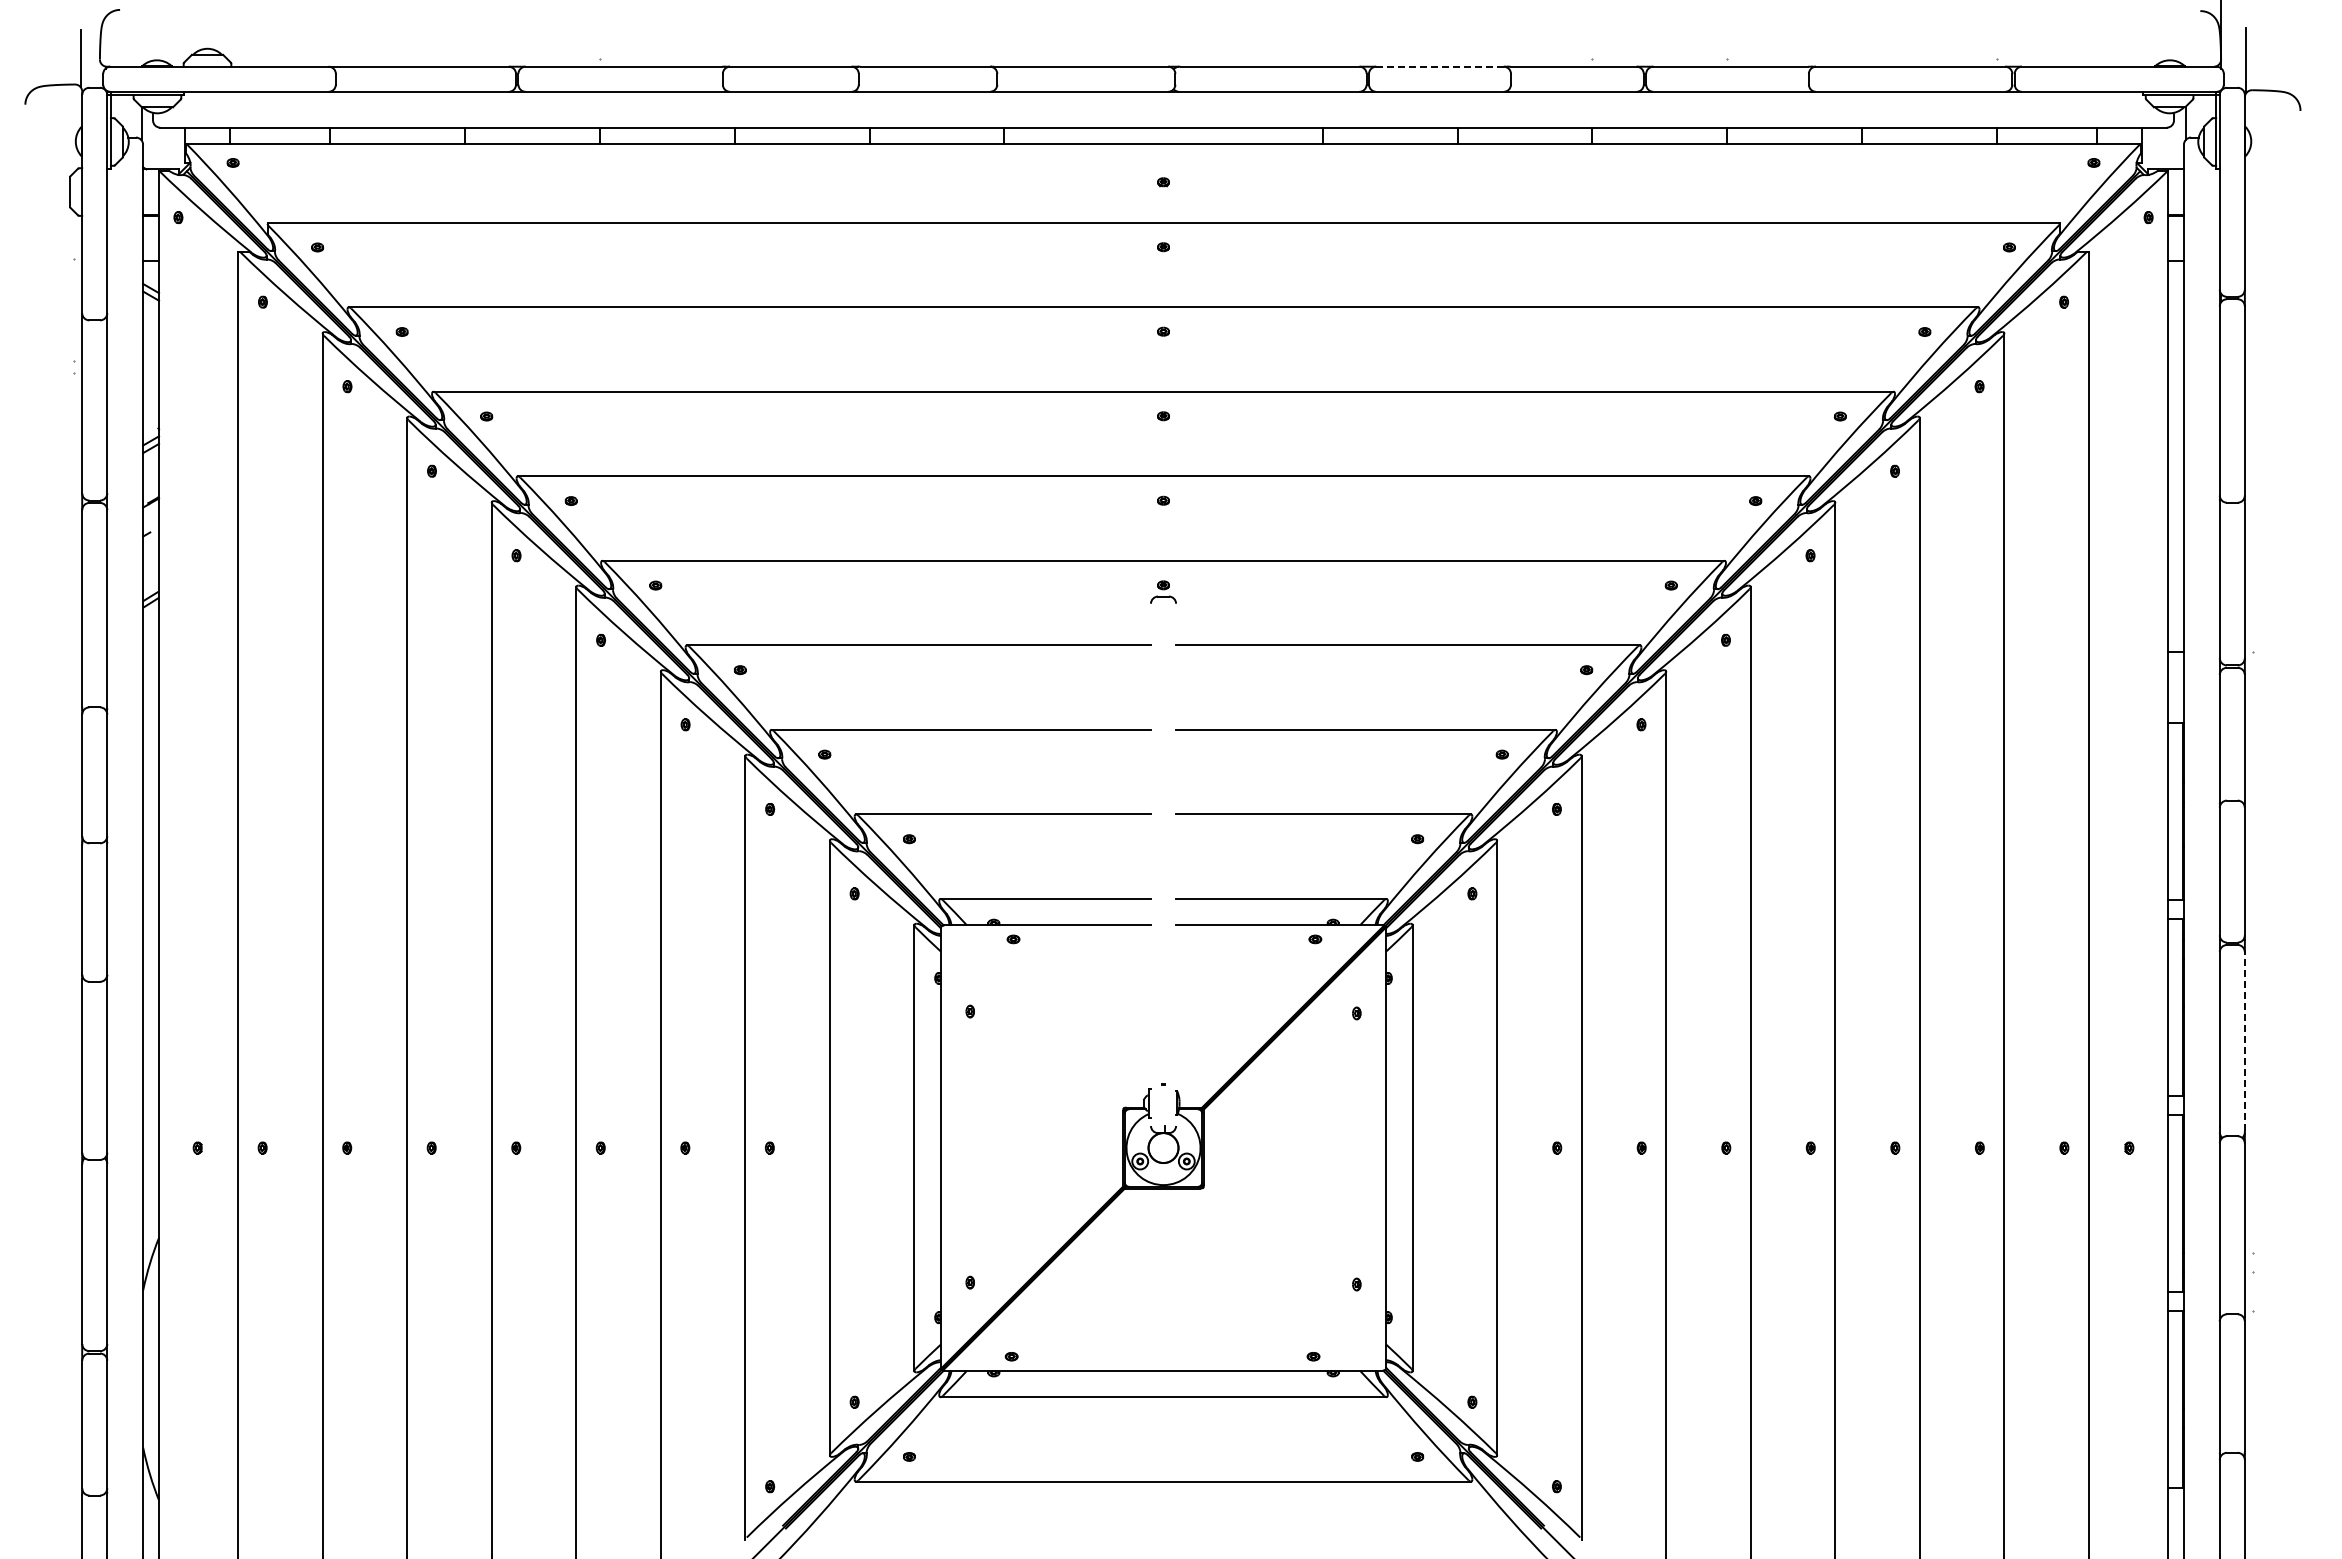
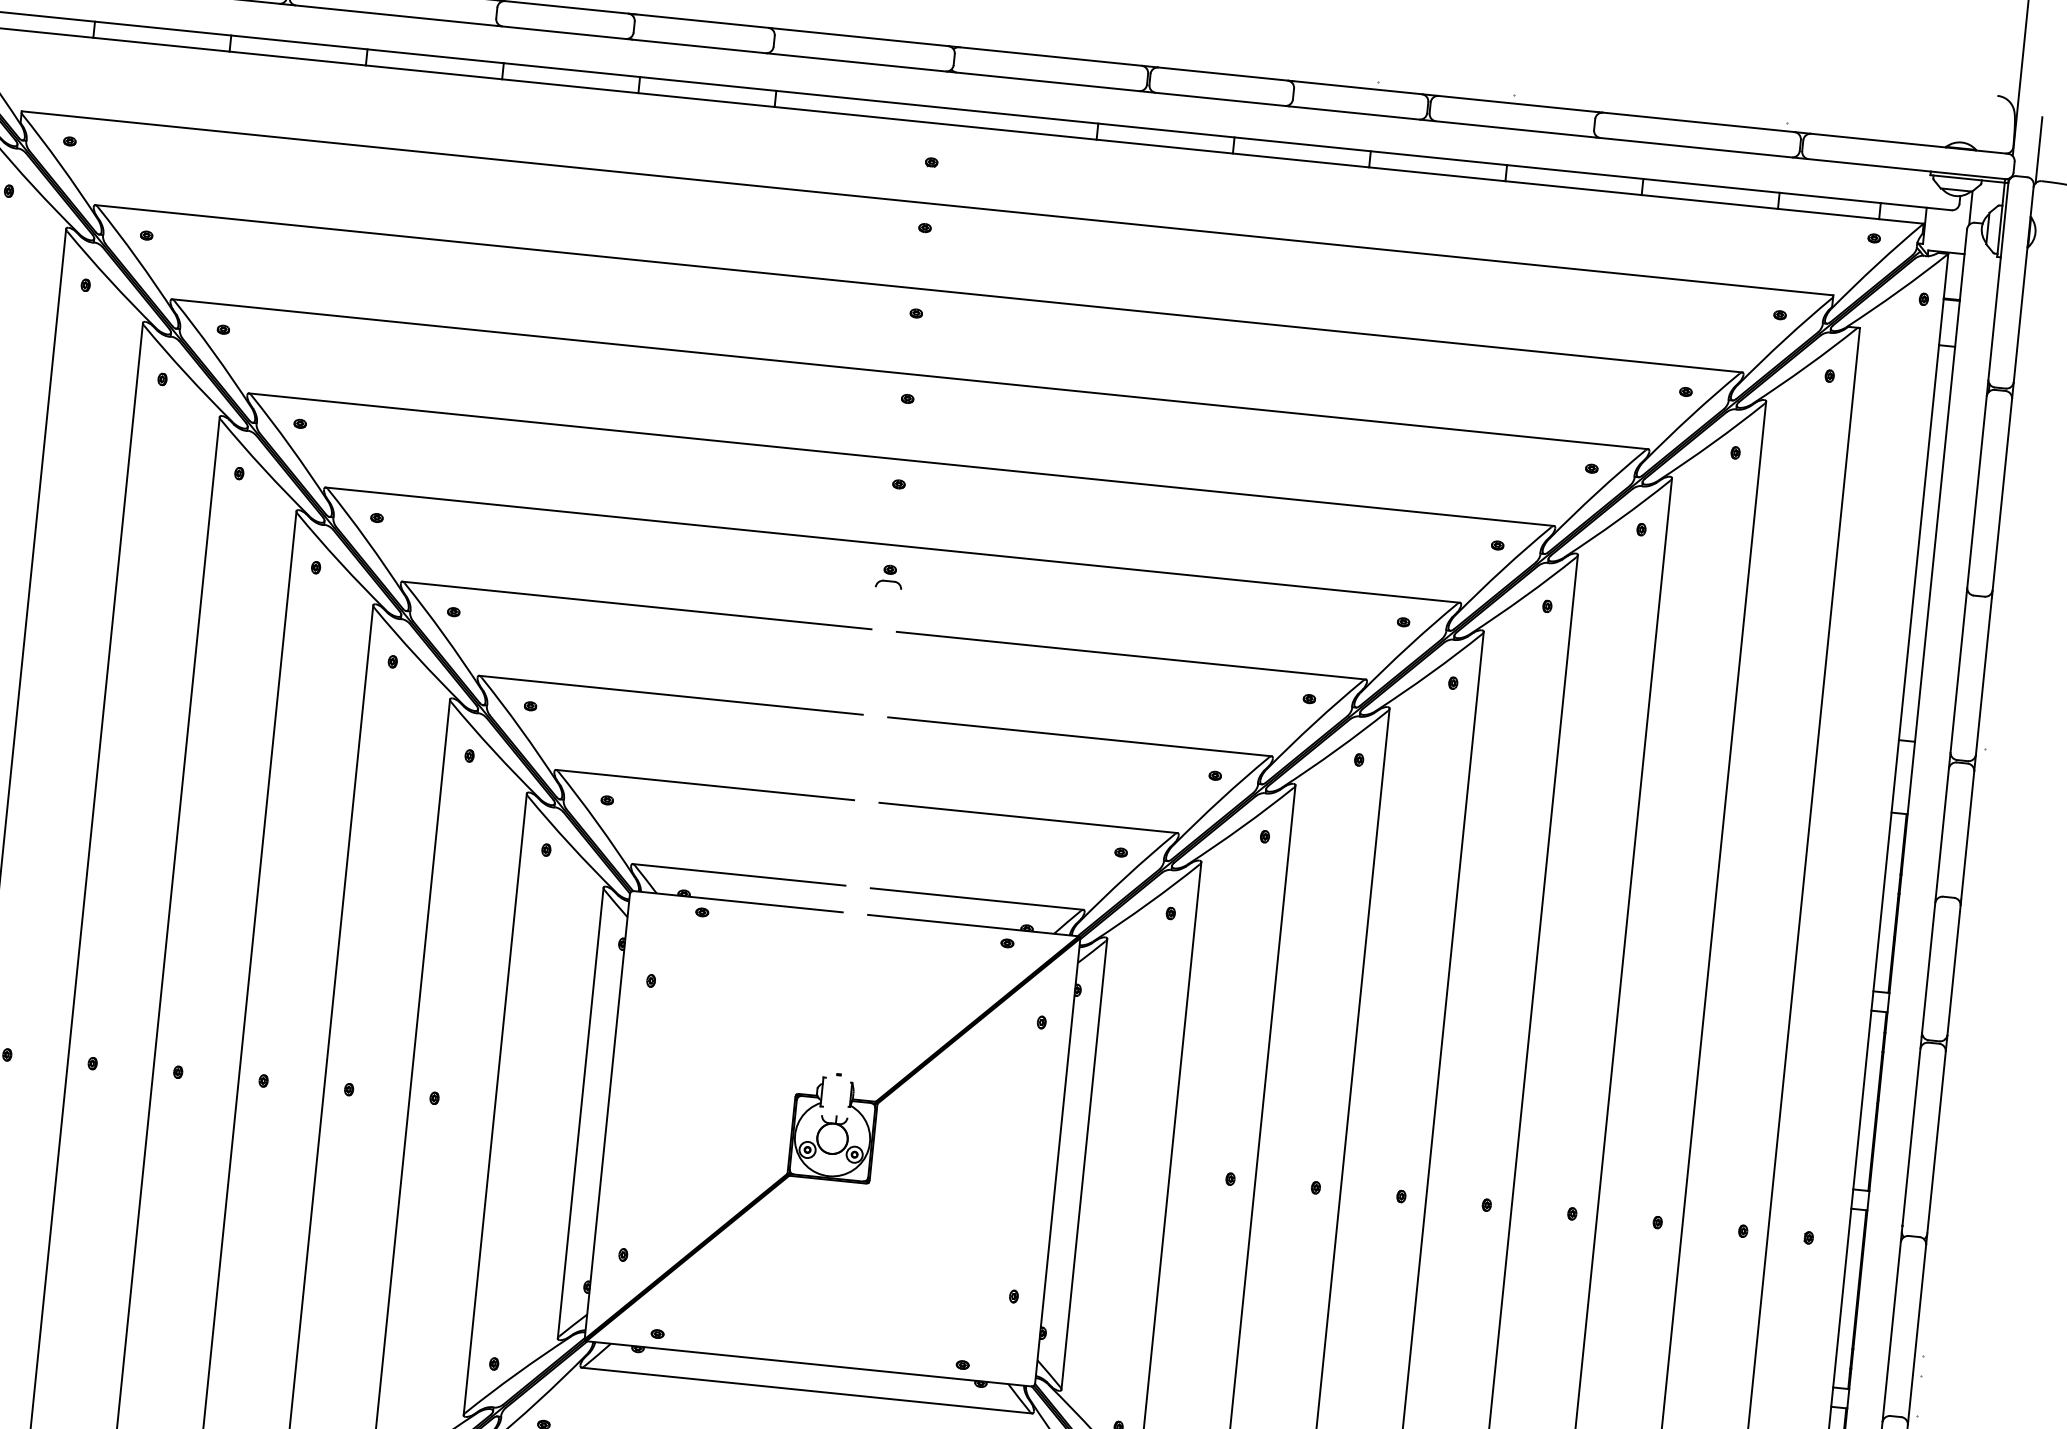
line: (1440, 66) -> (1223, 73), dashed -> solid
line: (2244, 1041) -> (1936, 1142), dashed -> solid

